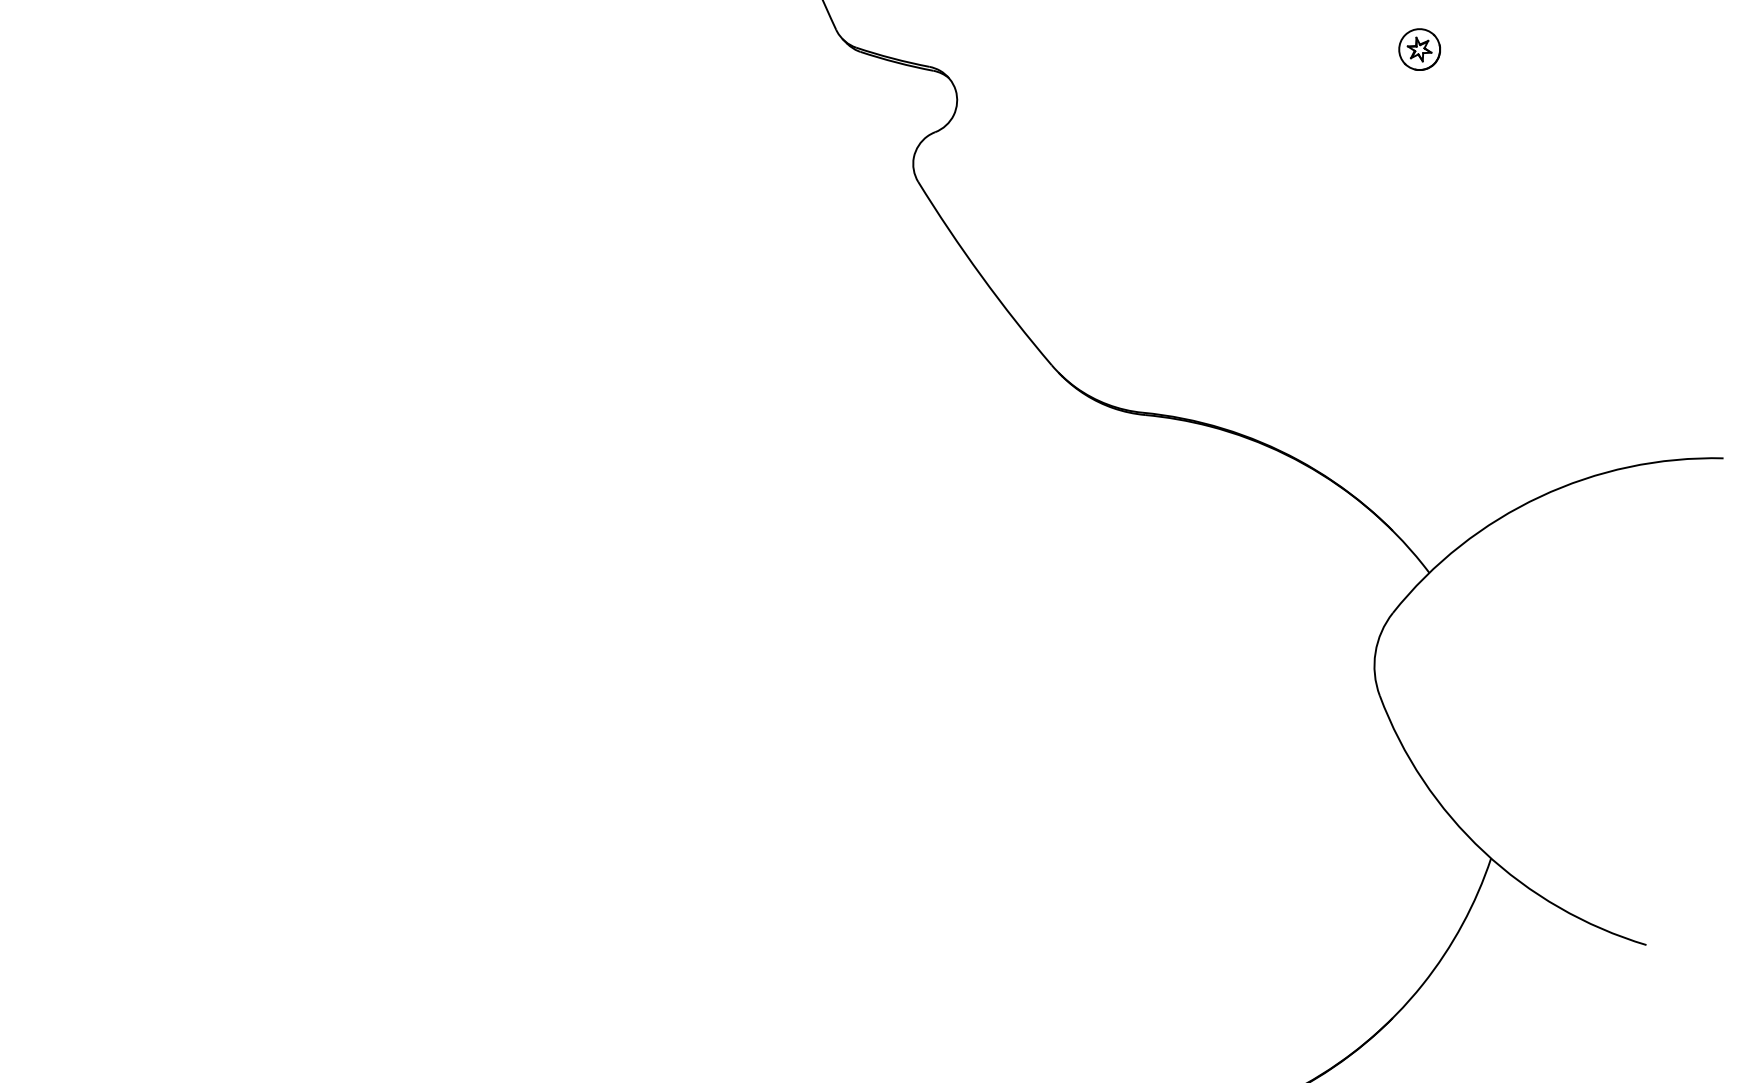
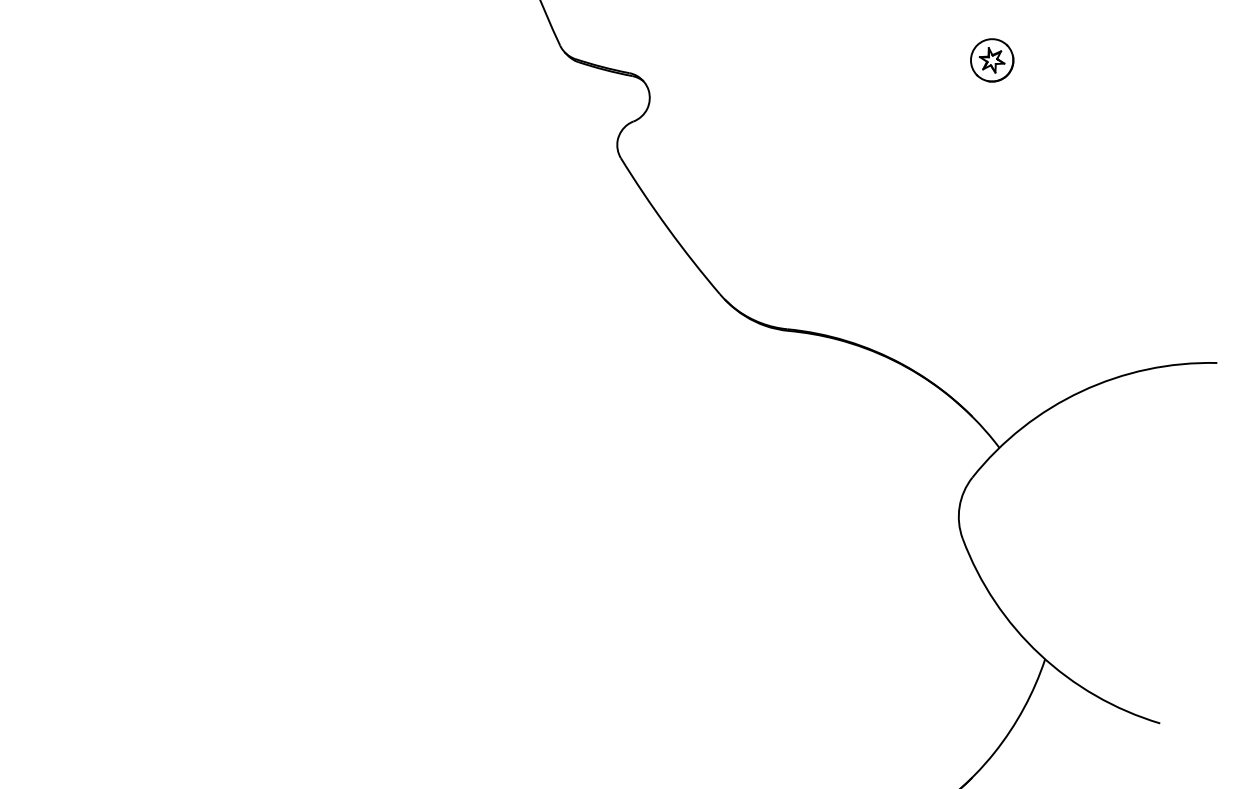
part: (1419, 49) -> (992, 60), size x1.4

